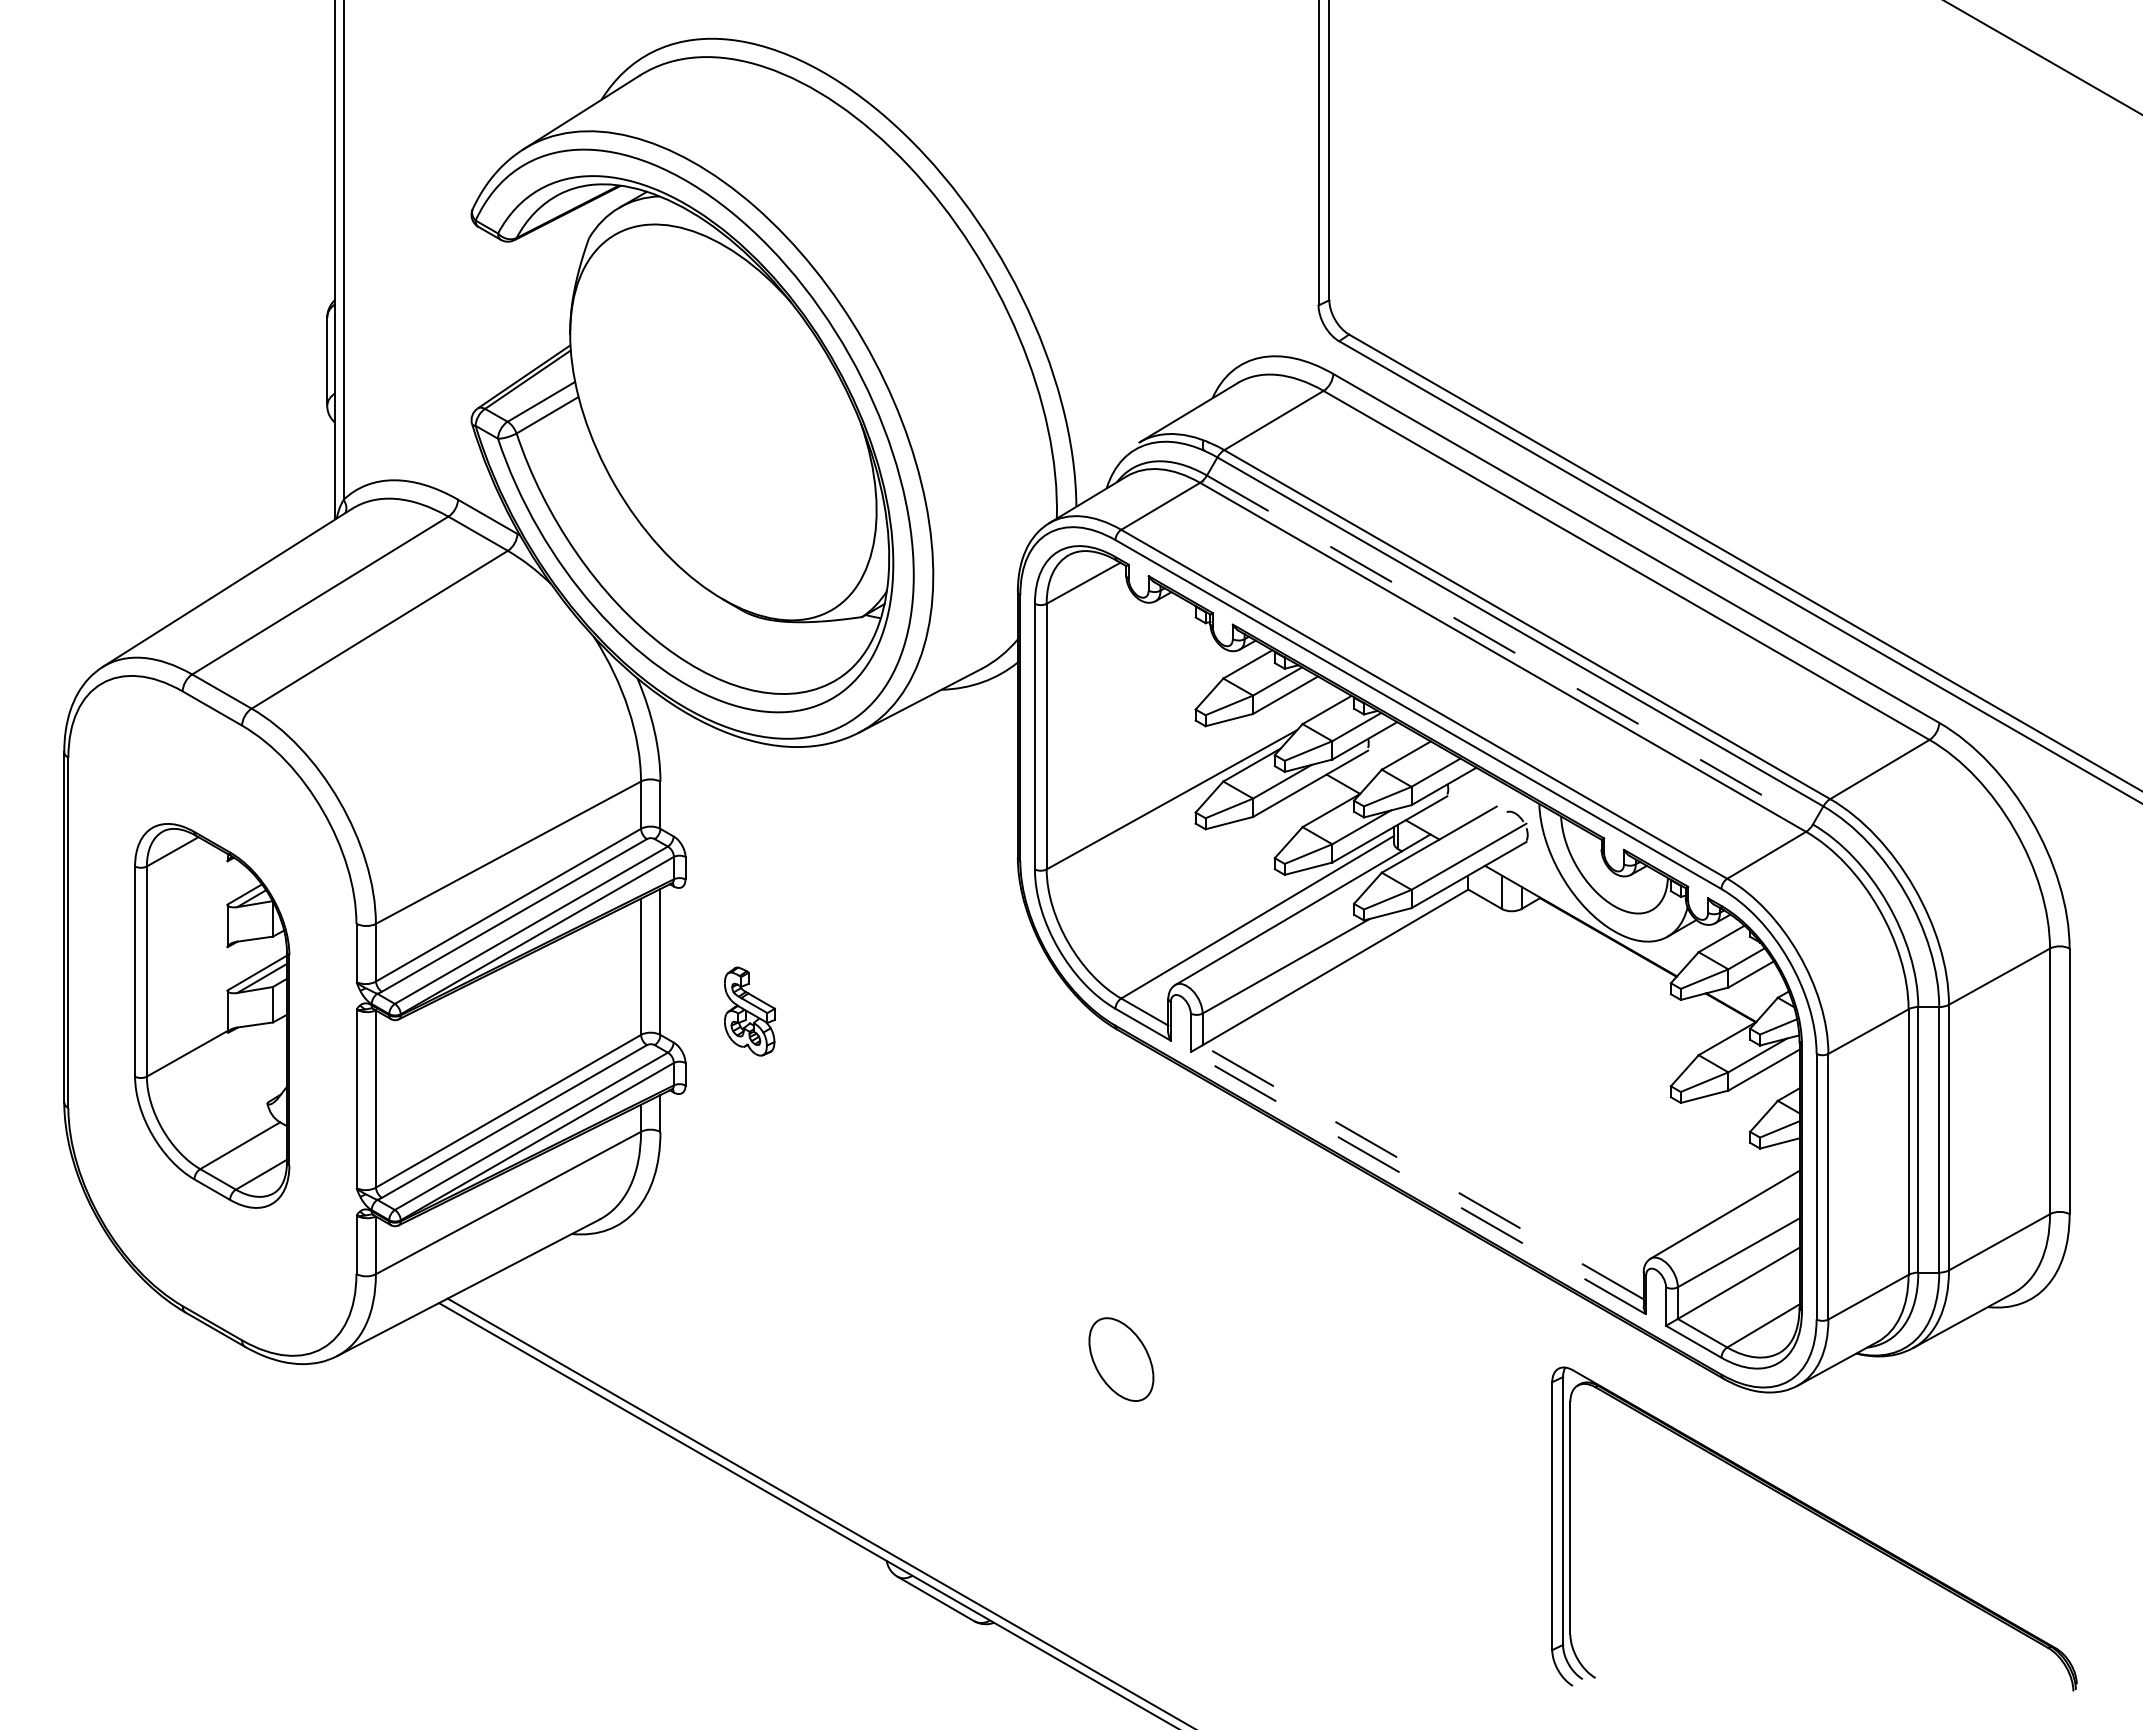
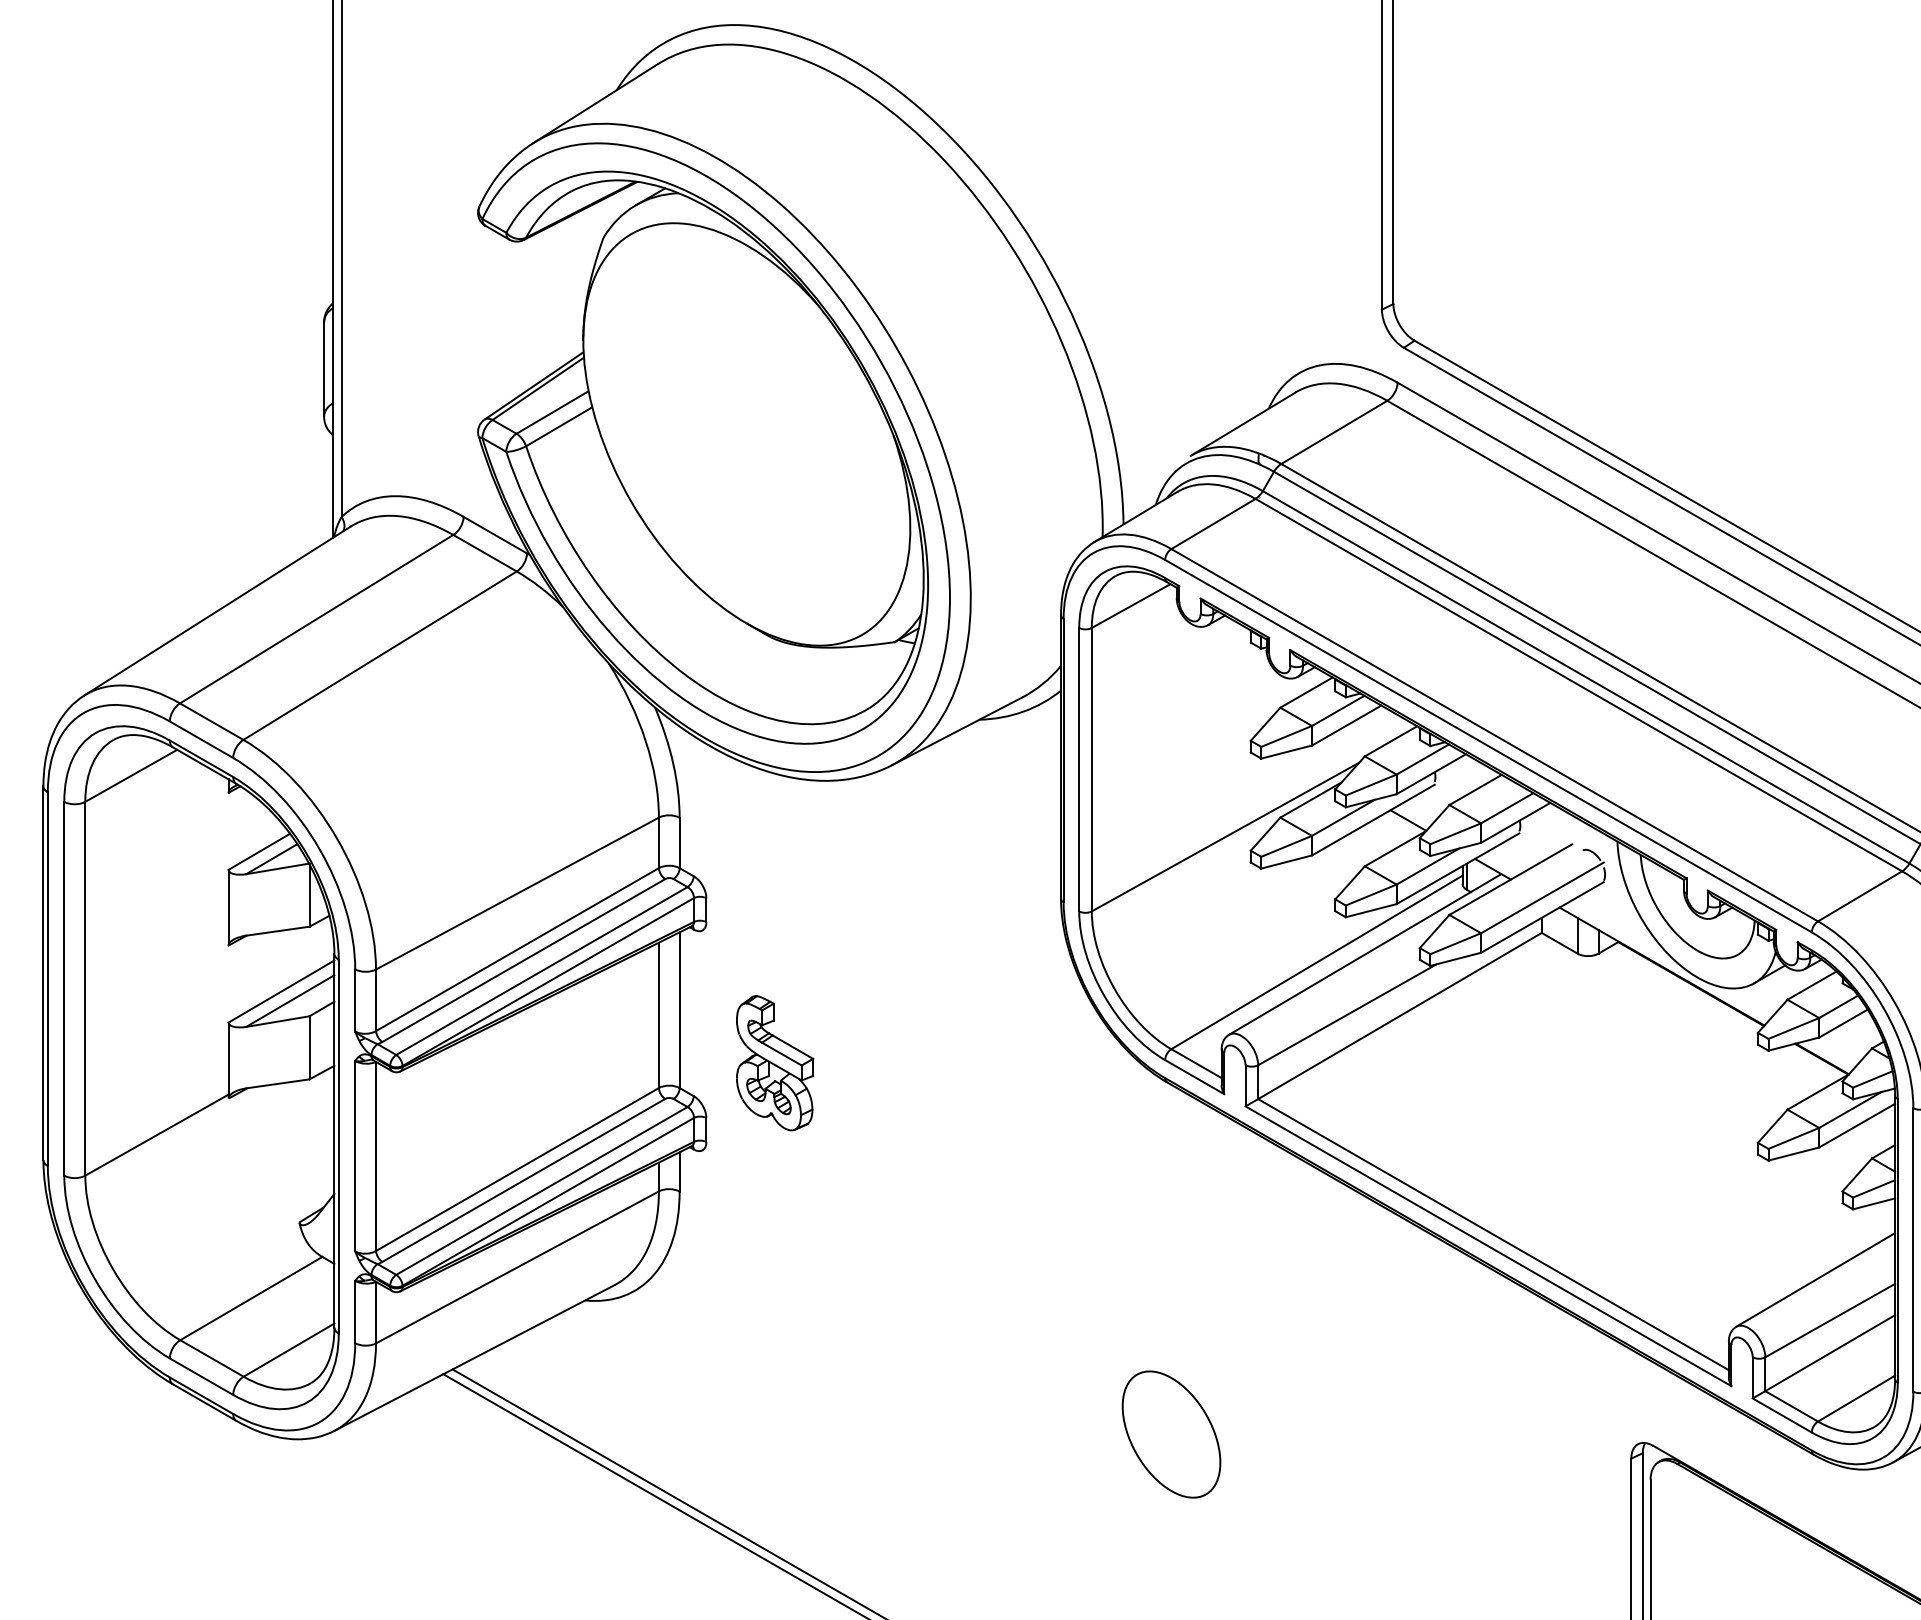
line: (1509, 650) -> (1585, 677), dashed -> solid
part: (749, 1011) -> (774, 1063), size x1.43
part: (211, 1015) -> (200, 1067), size x1.67
line: (1423, 1172) -> (1493, 1234), dashed -> solid
line: (1418, 1183) -> (1488, 1246), dashed -> solid
part: (1121, 1359) -> (1171, 1434), size x1.43

